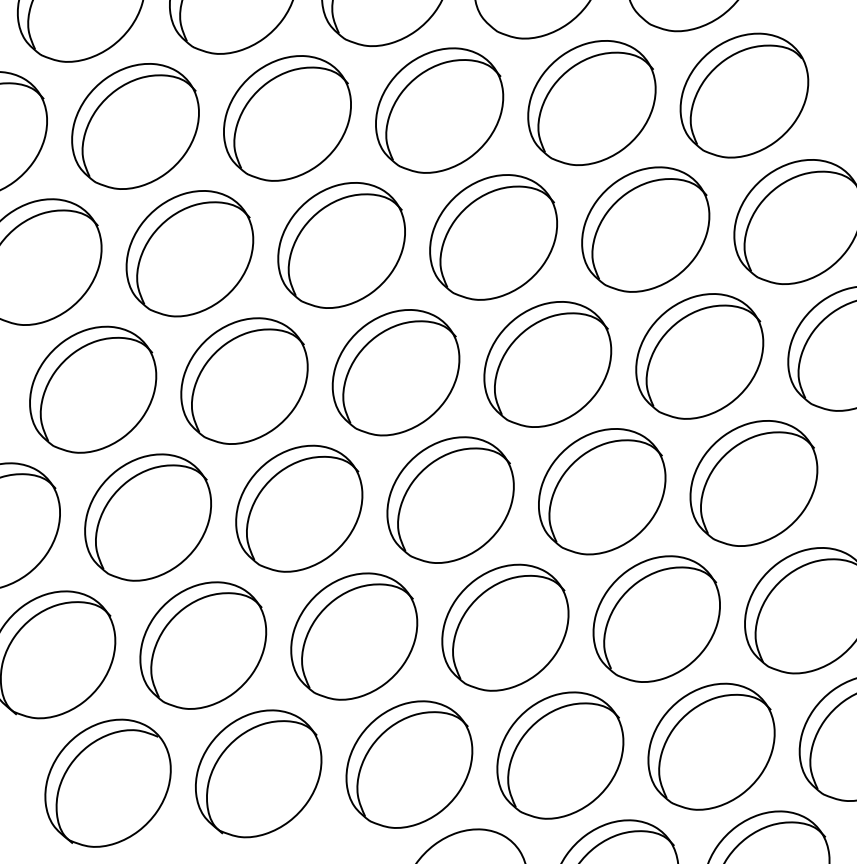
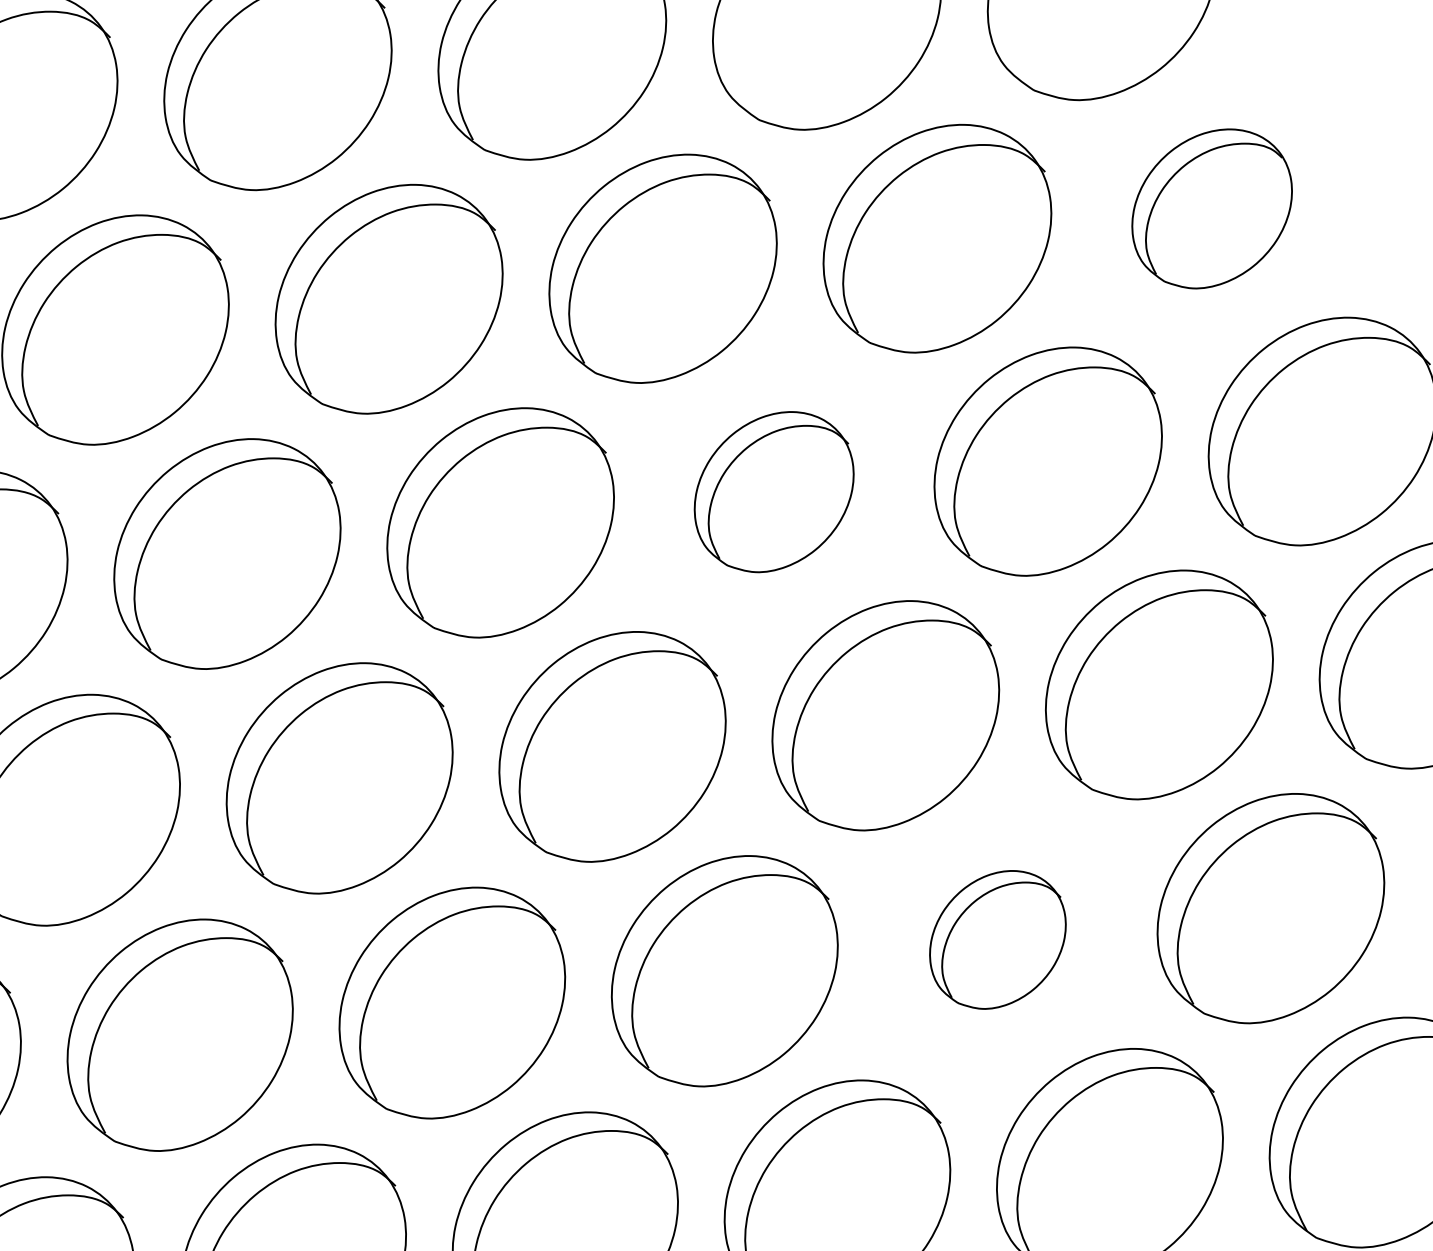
part: (744, 95) -> (1212, 208), size x0.7
part: (493, 237) -> (774, 492), size x0.7
part: (602, 491) -> (998, 939), size x0.6

